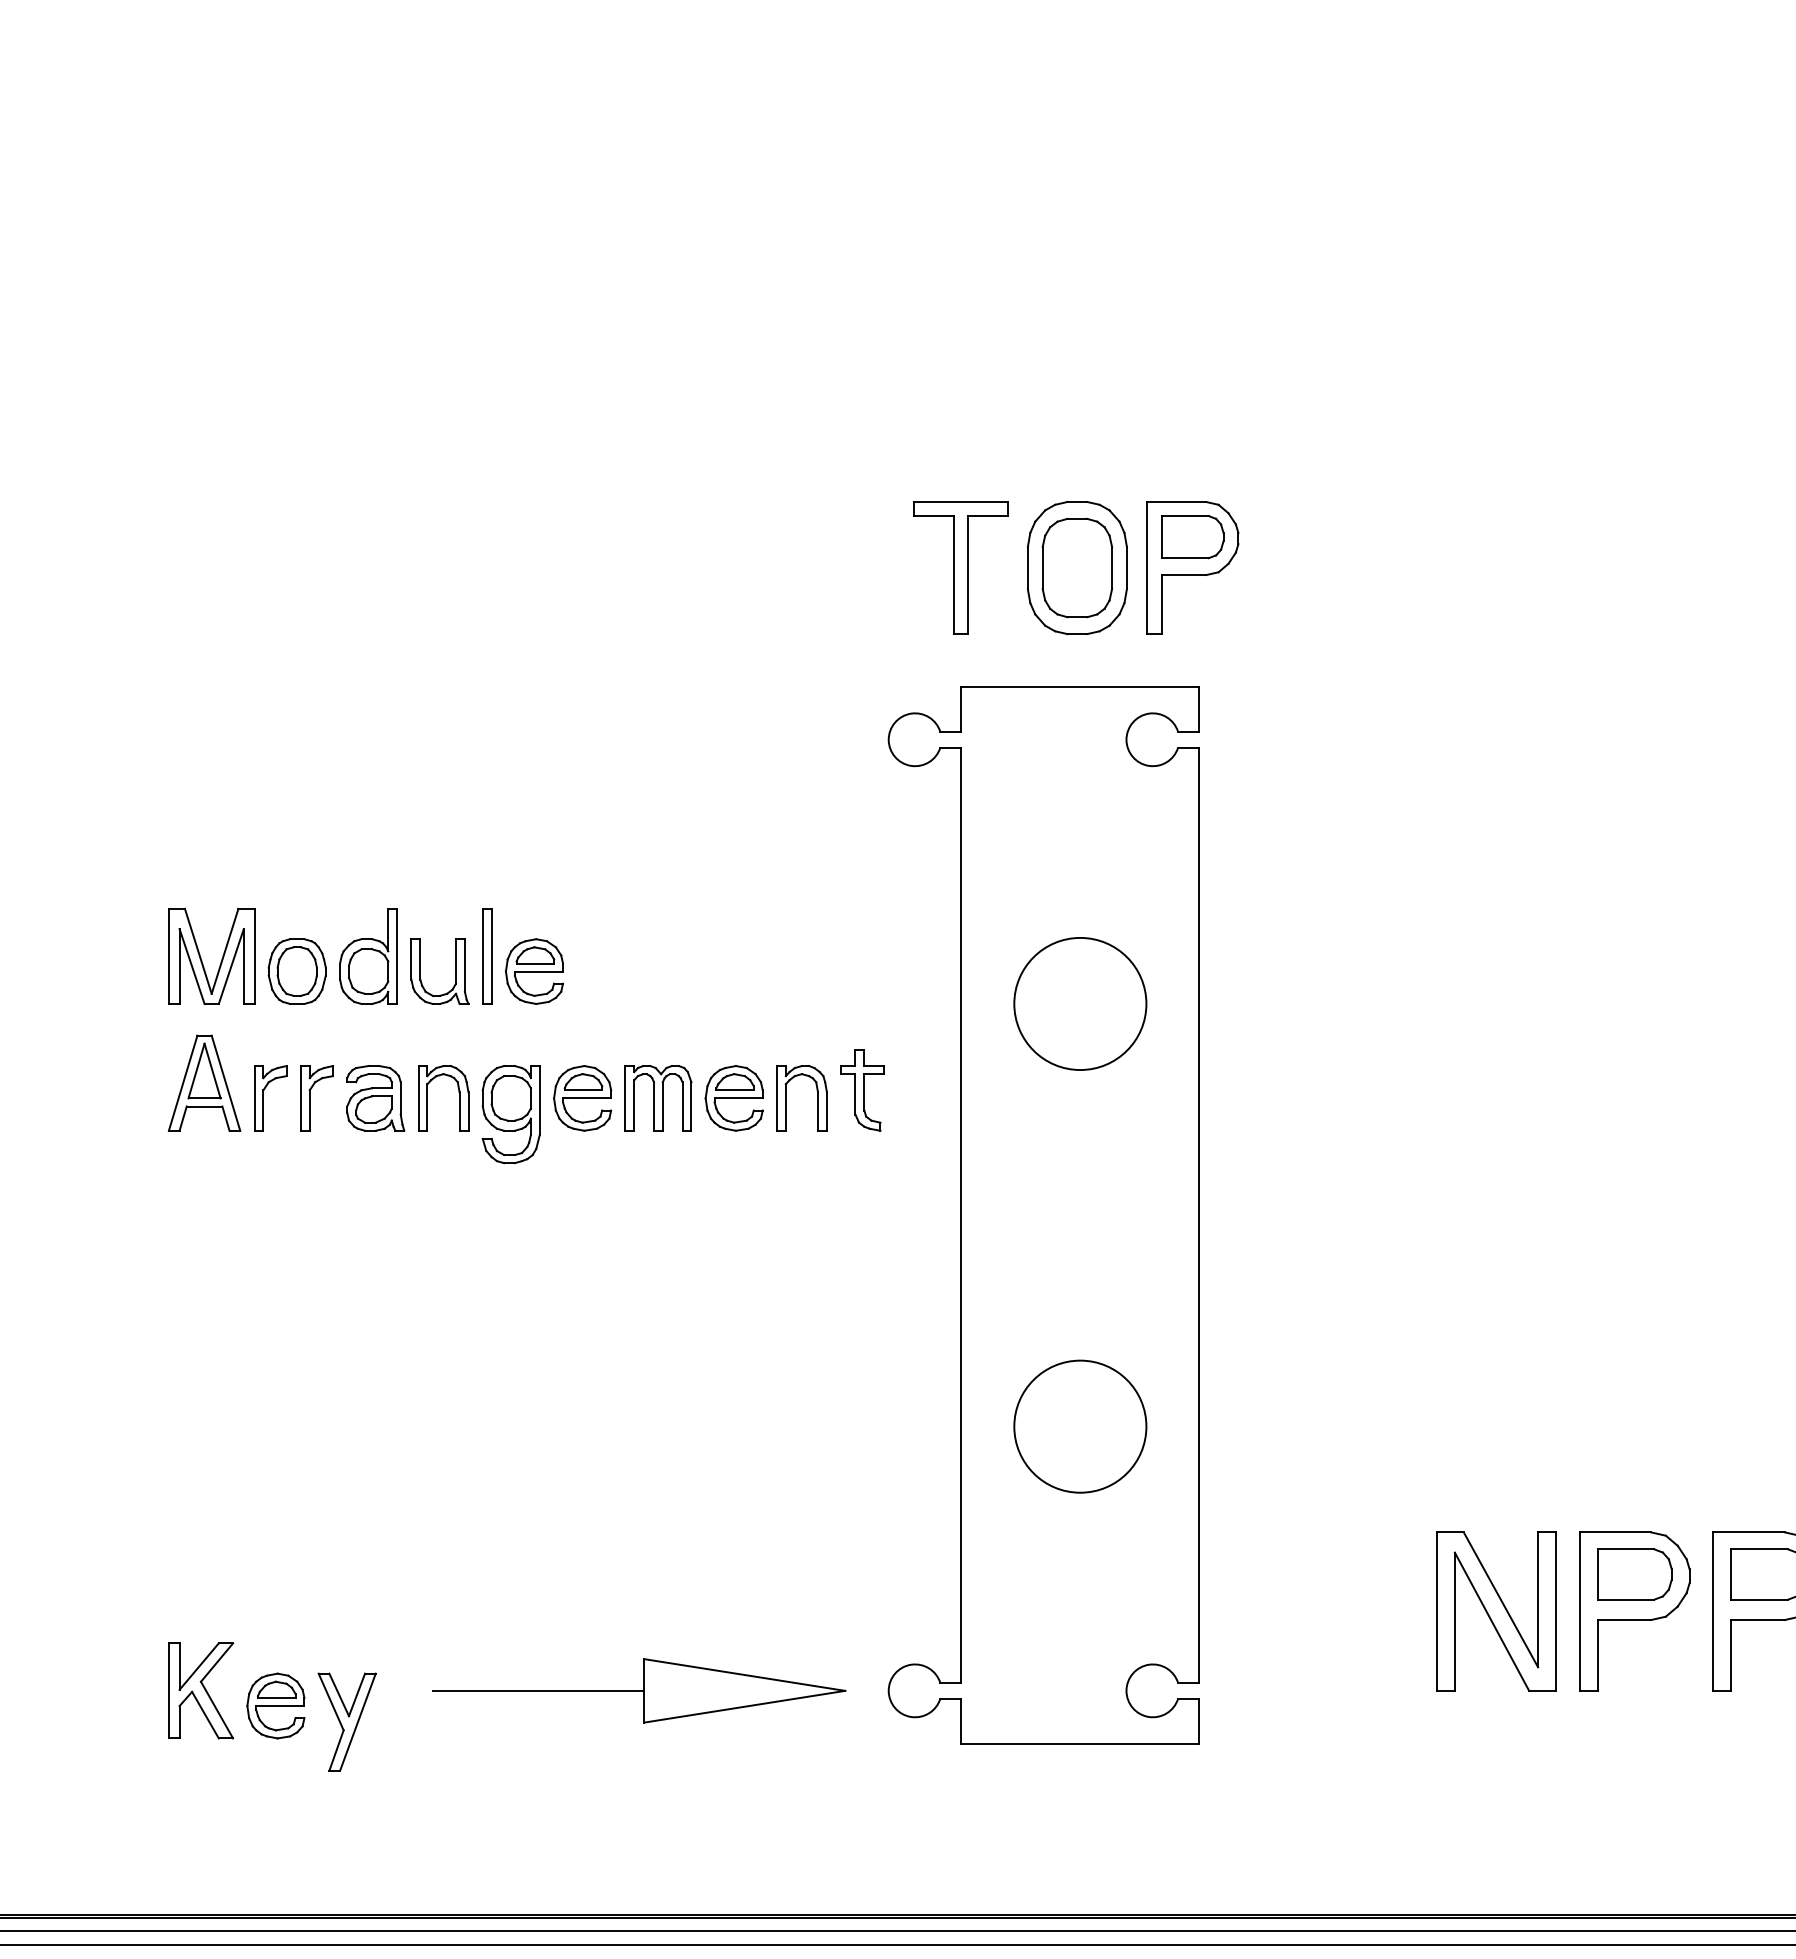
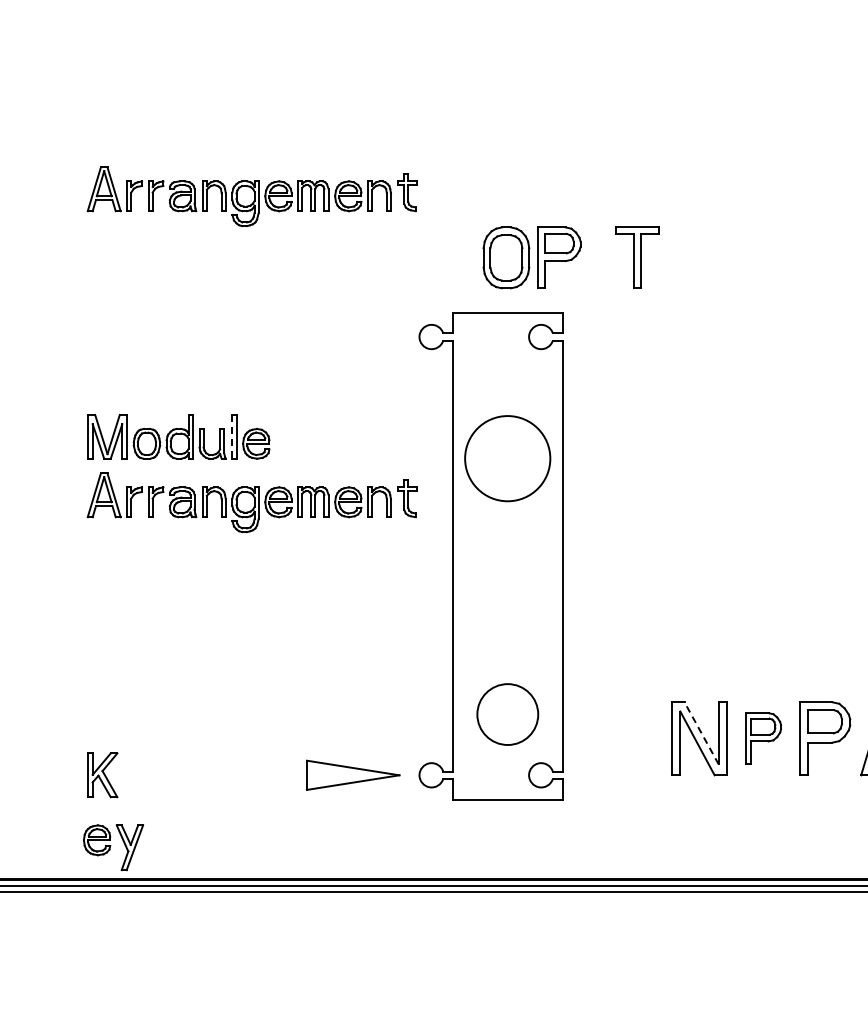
part: (524, 434) -> (251, 196), added
part: (960, 567) -> (637, 257), moved
line: (482, 955) -> (232, 436), solid -> dashed
circle: (1079, 1003) -> (507, 458), size x1.4
circle: (1079, 1426) -> (507, 714), moved
line: (1500, 1597) -> (701, 732), solid -> dashed
part: (1635, 1610) -> (763, 738), size x0.7
line: (537, 1691) -> (257, 775), removed
part: (311, 1721) -> (113, 847), moved

